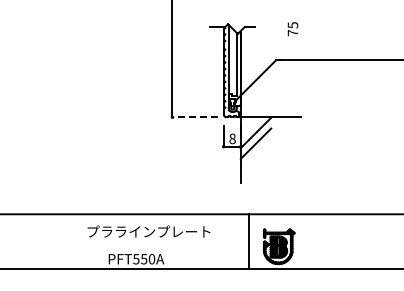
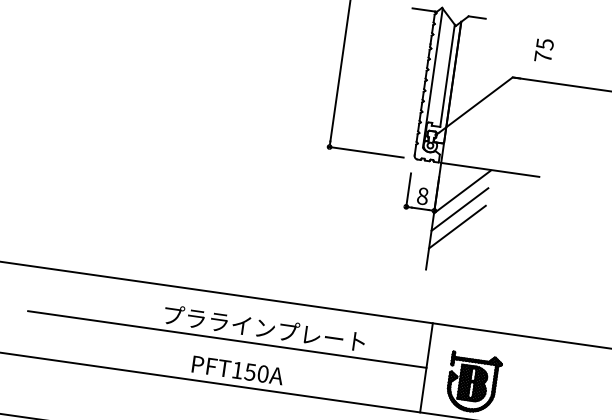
text: (292, 29) -> (543, 51), moved
line: (195, 117) -> (367, 152), dashed -> solid
line: (255, 154) -> (456, 227), added
line: (127, 241) -> (227, 339), added
text: (136, 259) -> (237, 370), PFT550A -> PFT150A

